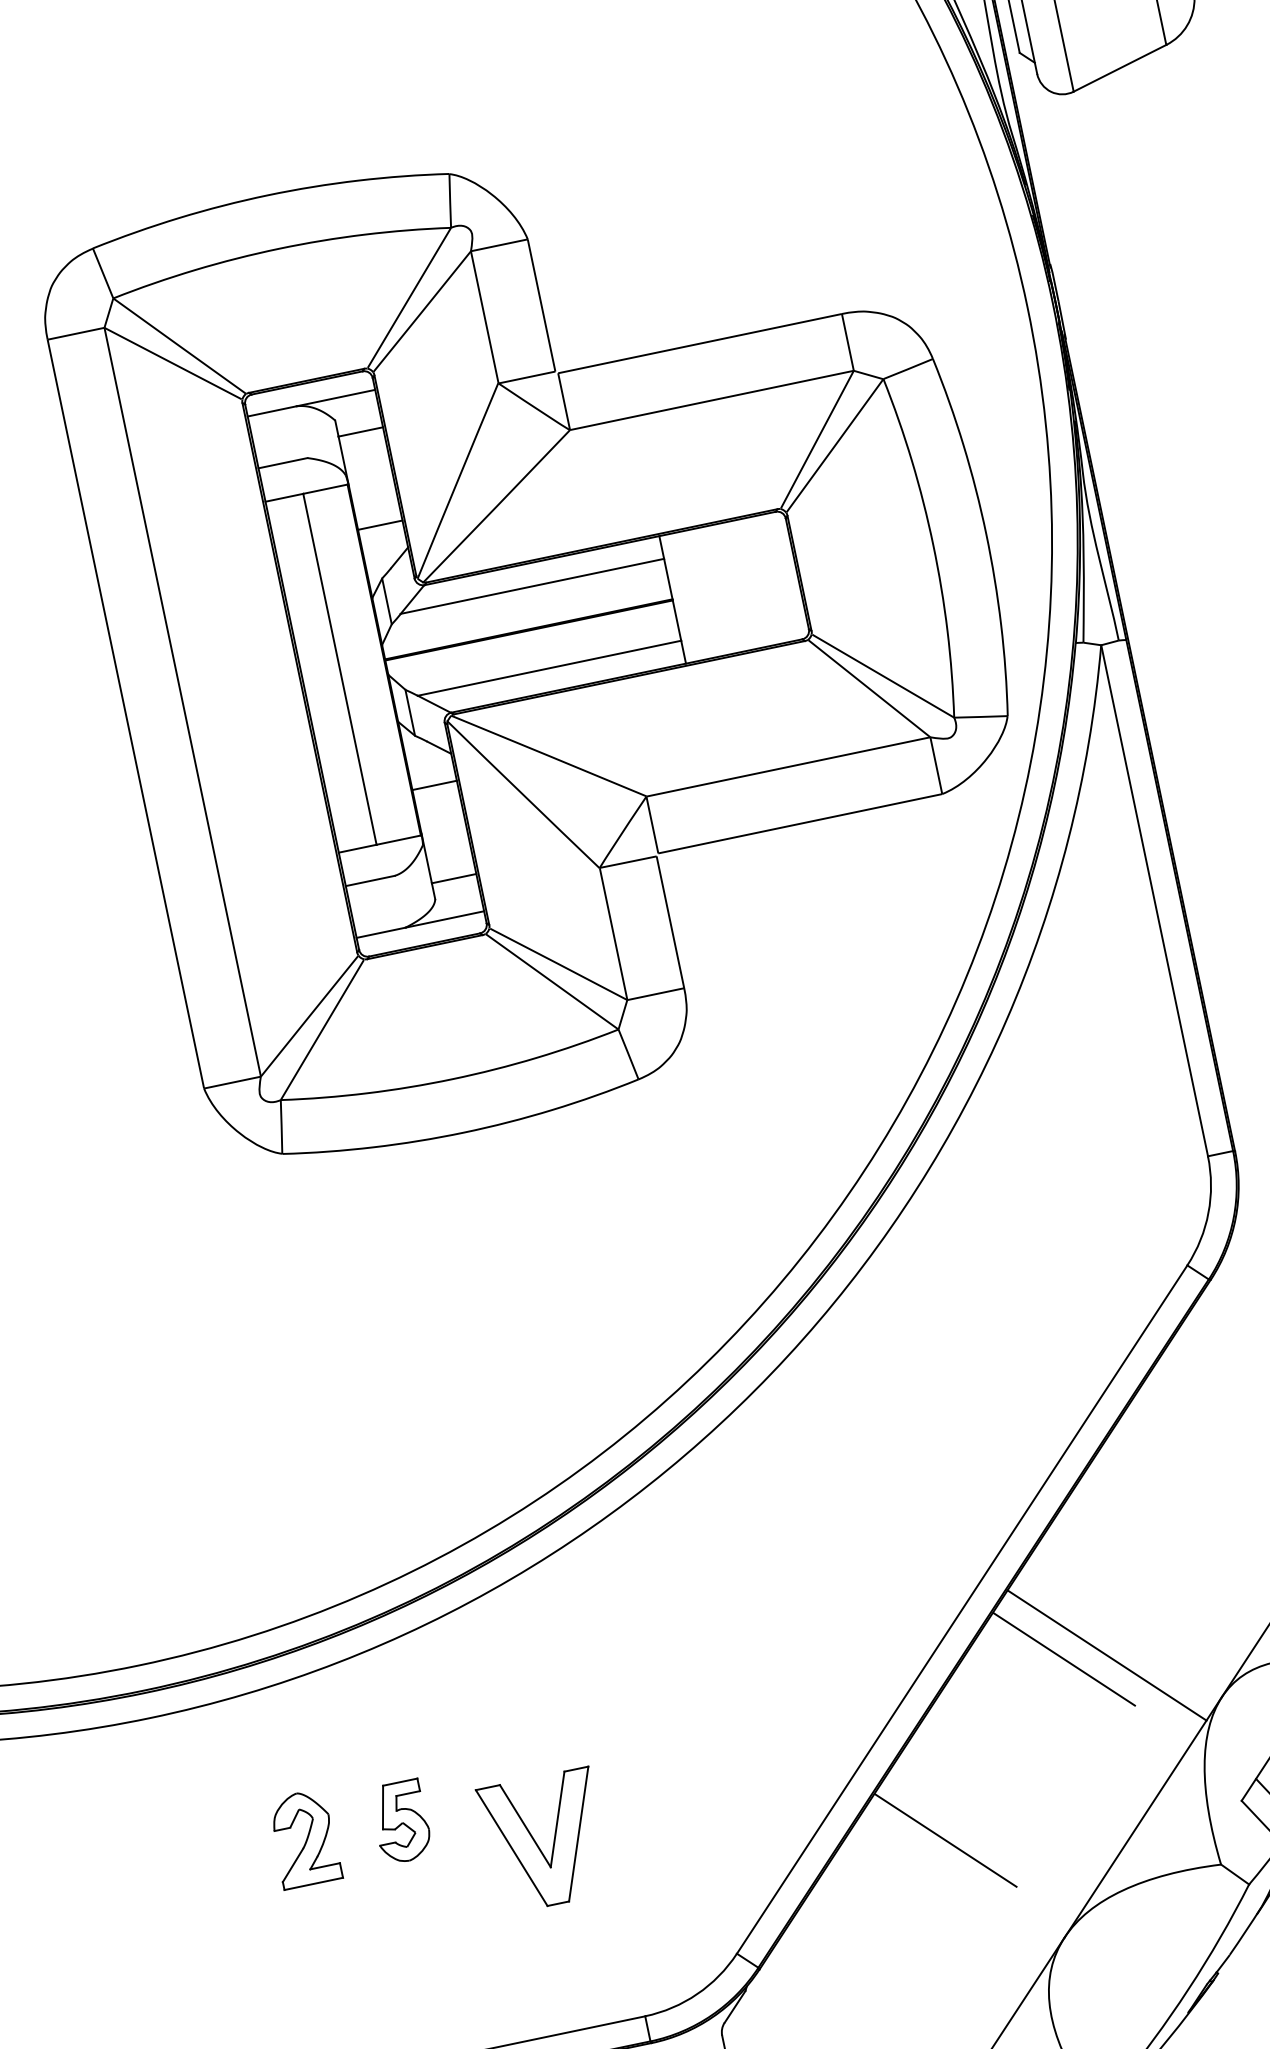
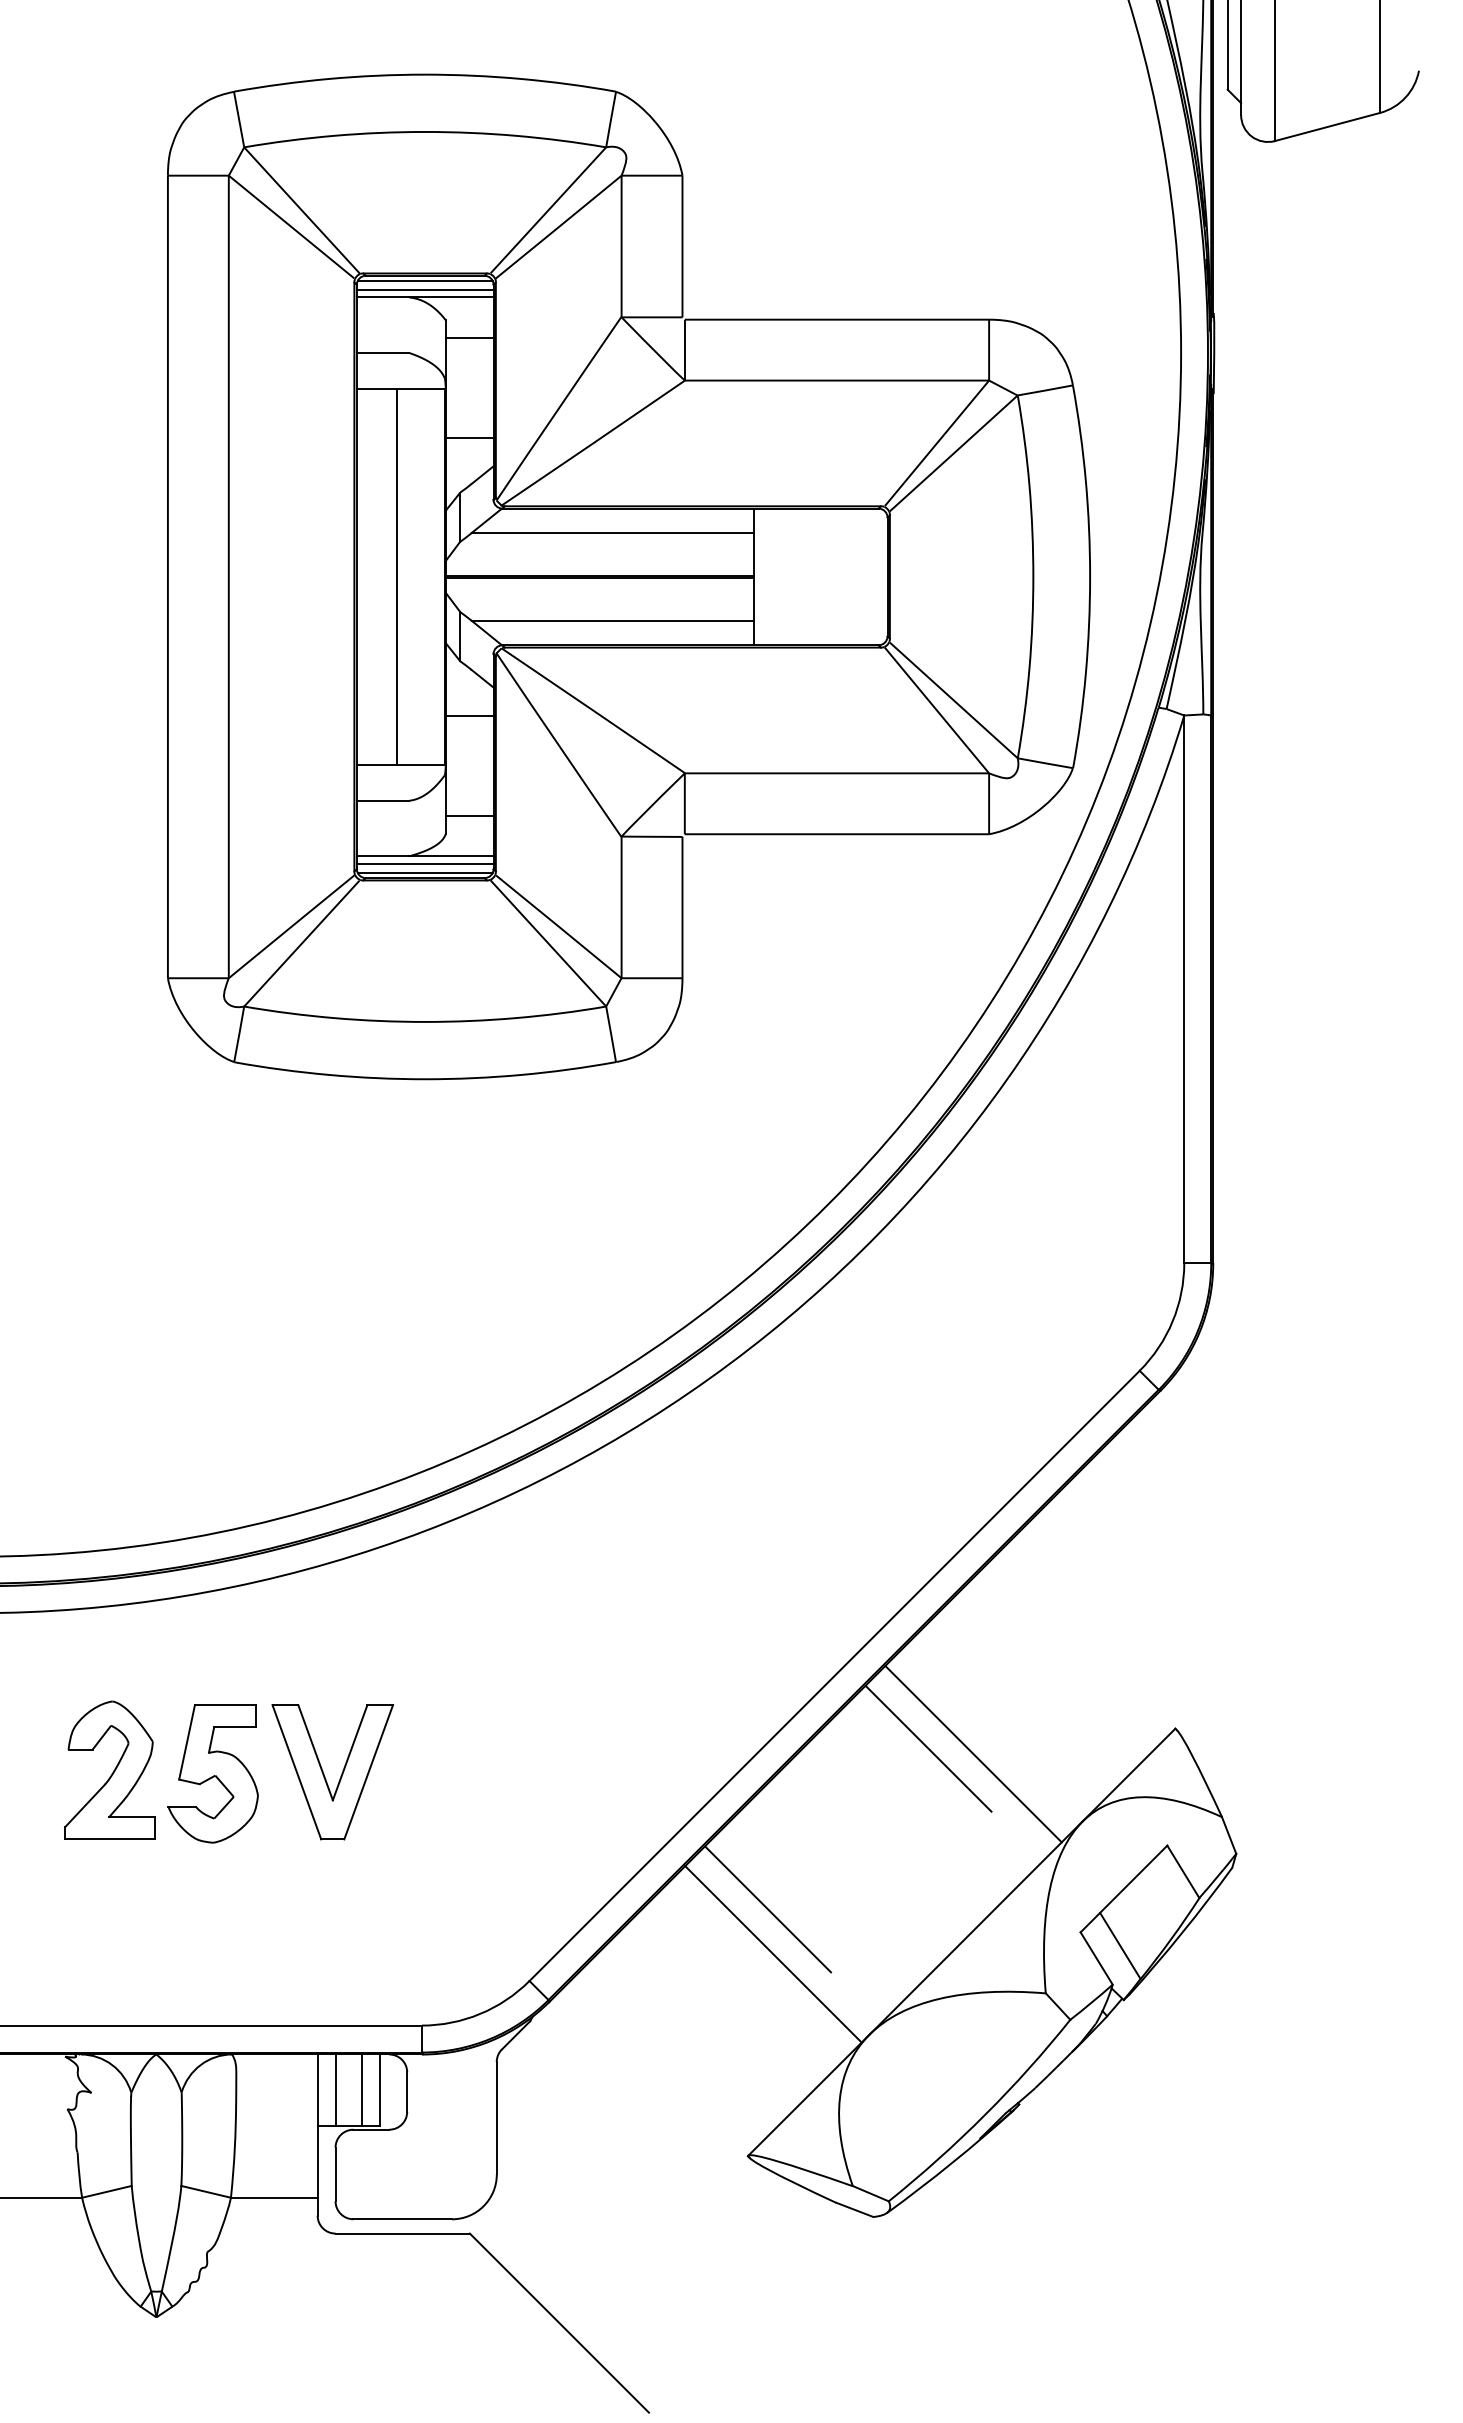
line: (307, 387) -> (424, 280), added
line: (309, 395) -> (424, 289), added
line: (421, 931) -> (424, 863), added
line: (422, 939) -> (424, 872), added
part: (400, 1821) -> (212, 1773), size x1.67
part: (303, 1838) -> (109, 1769), size x1.43
part: (537, 1843) -> (324, 1773), moved
line: (959, 1881) -> (773, 1954), added

